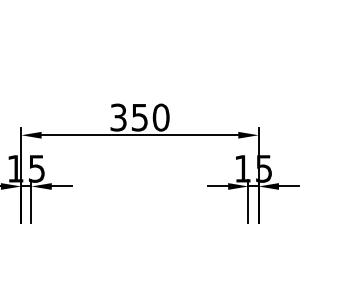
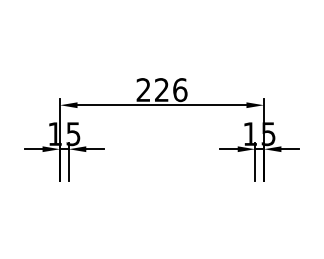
text: (139, 118) -> (161, 90), 350 -> 226

